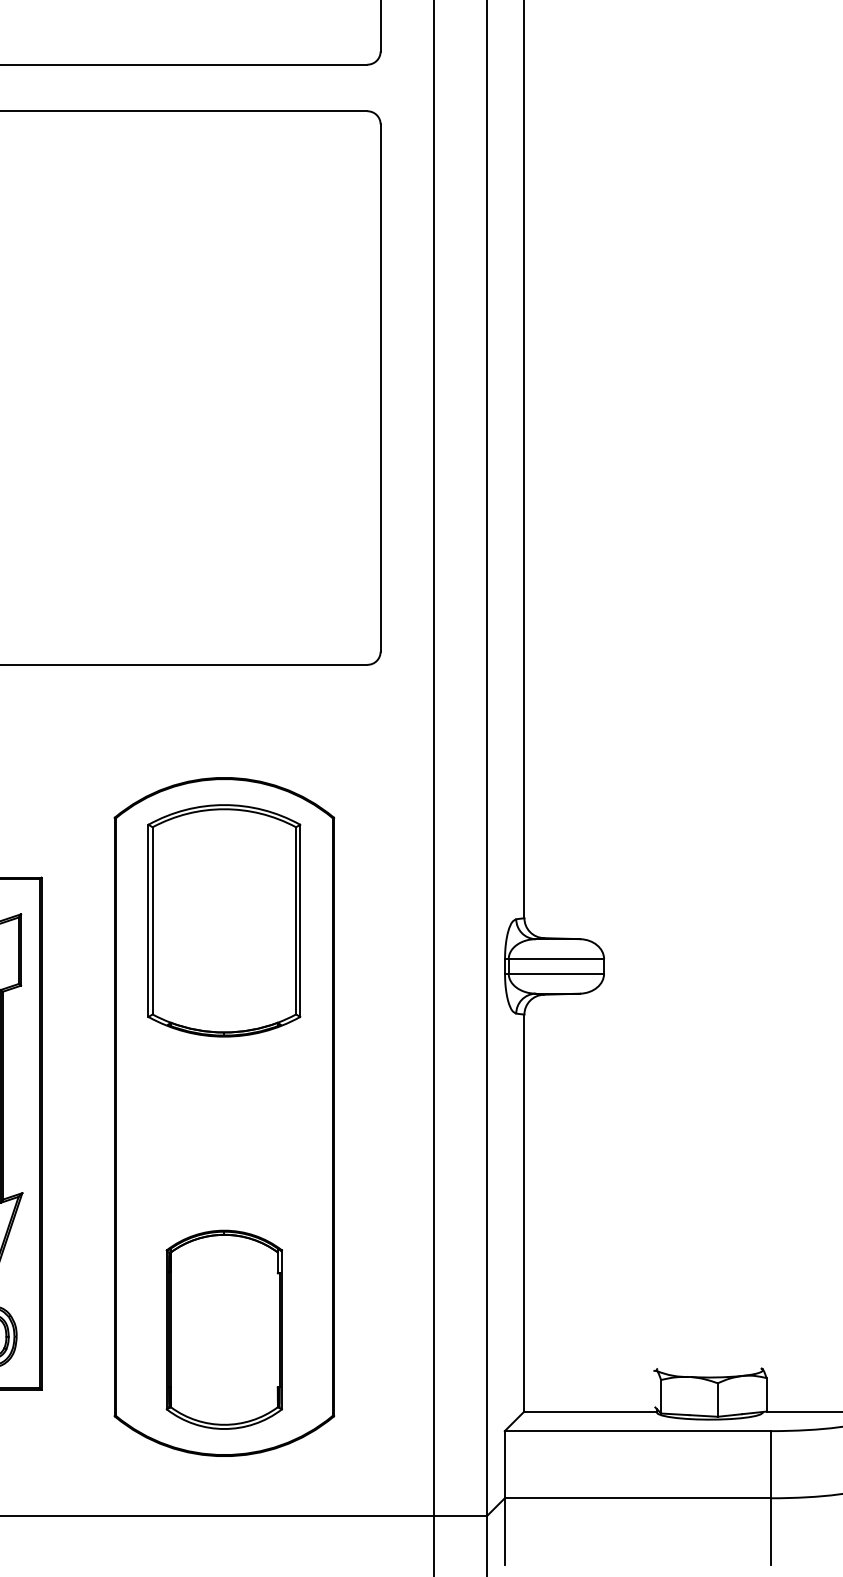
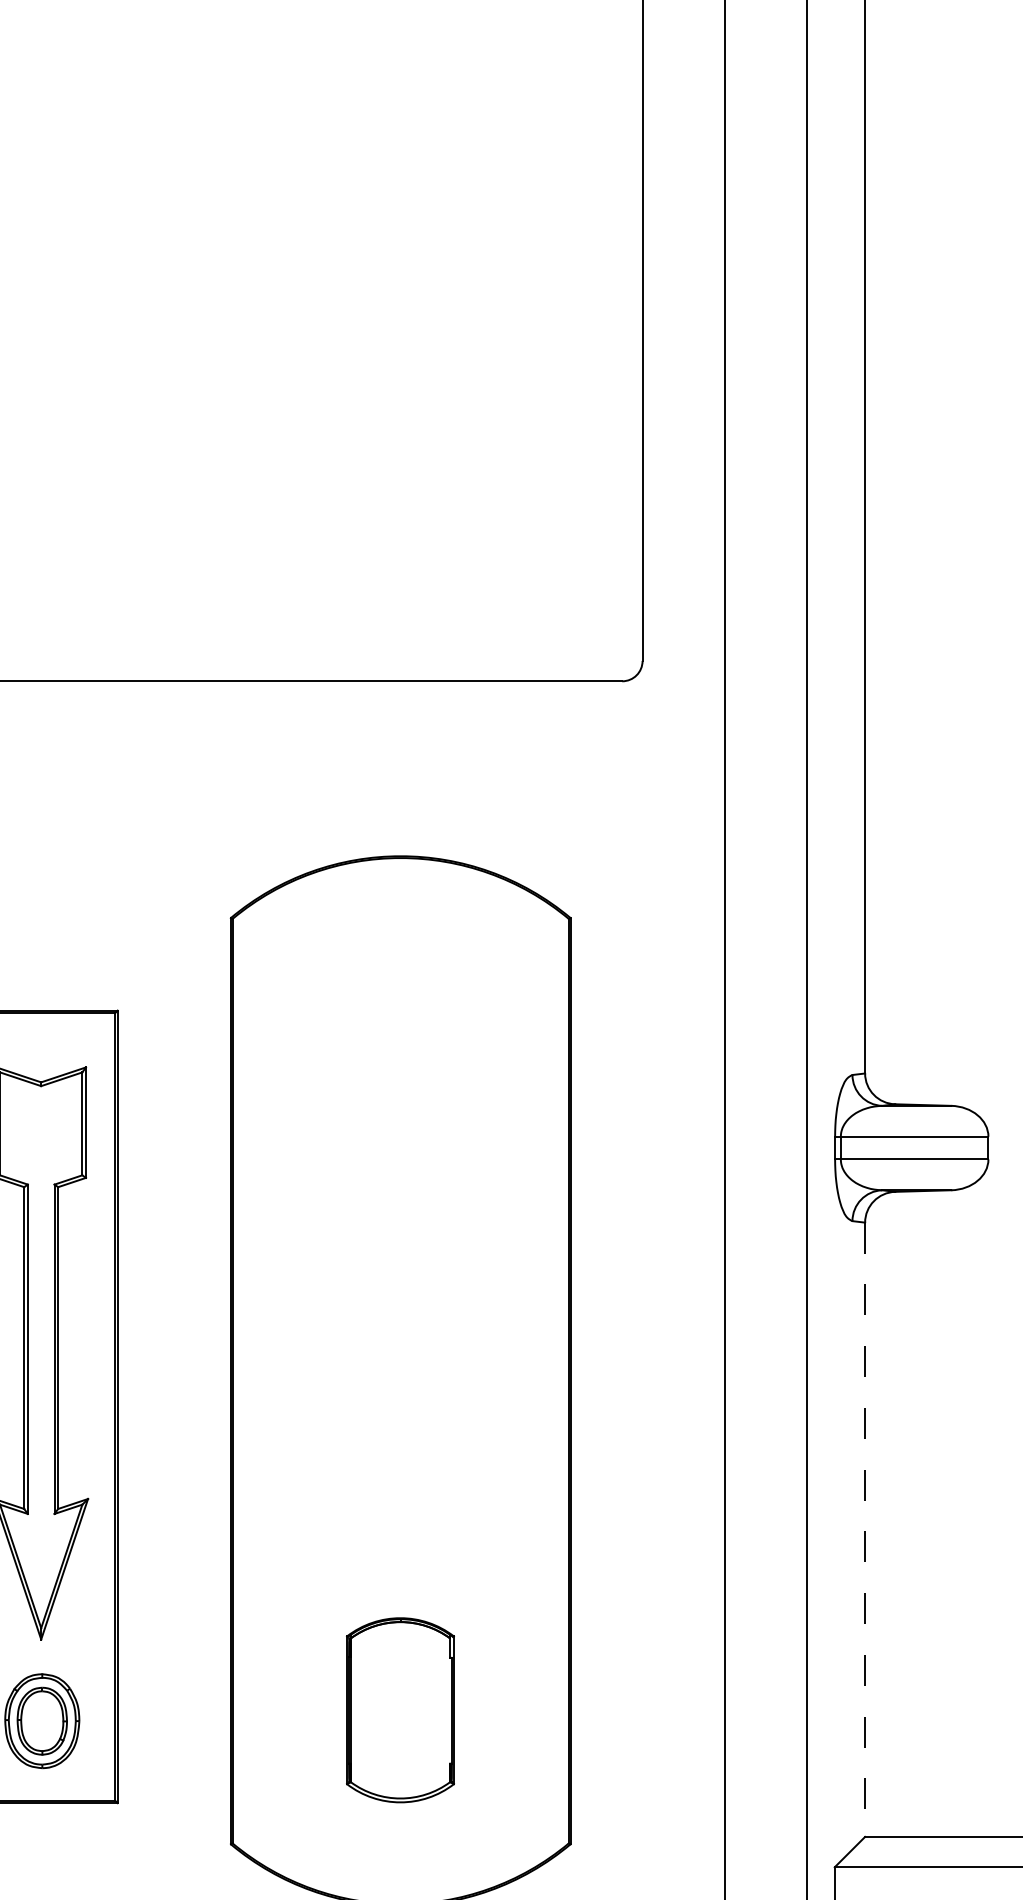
part: (224, 920) -> (400, 1076), removed
line: (524, 1213) -> (865, 1530), solid -> dashed
part: (223, 1329) -> (399, 1709), size x0.6

